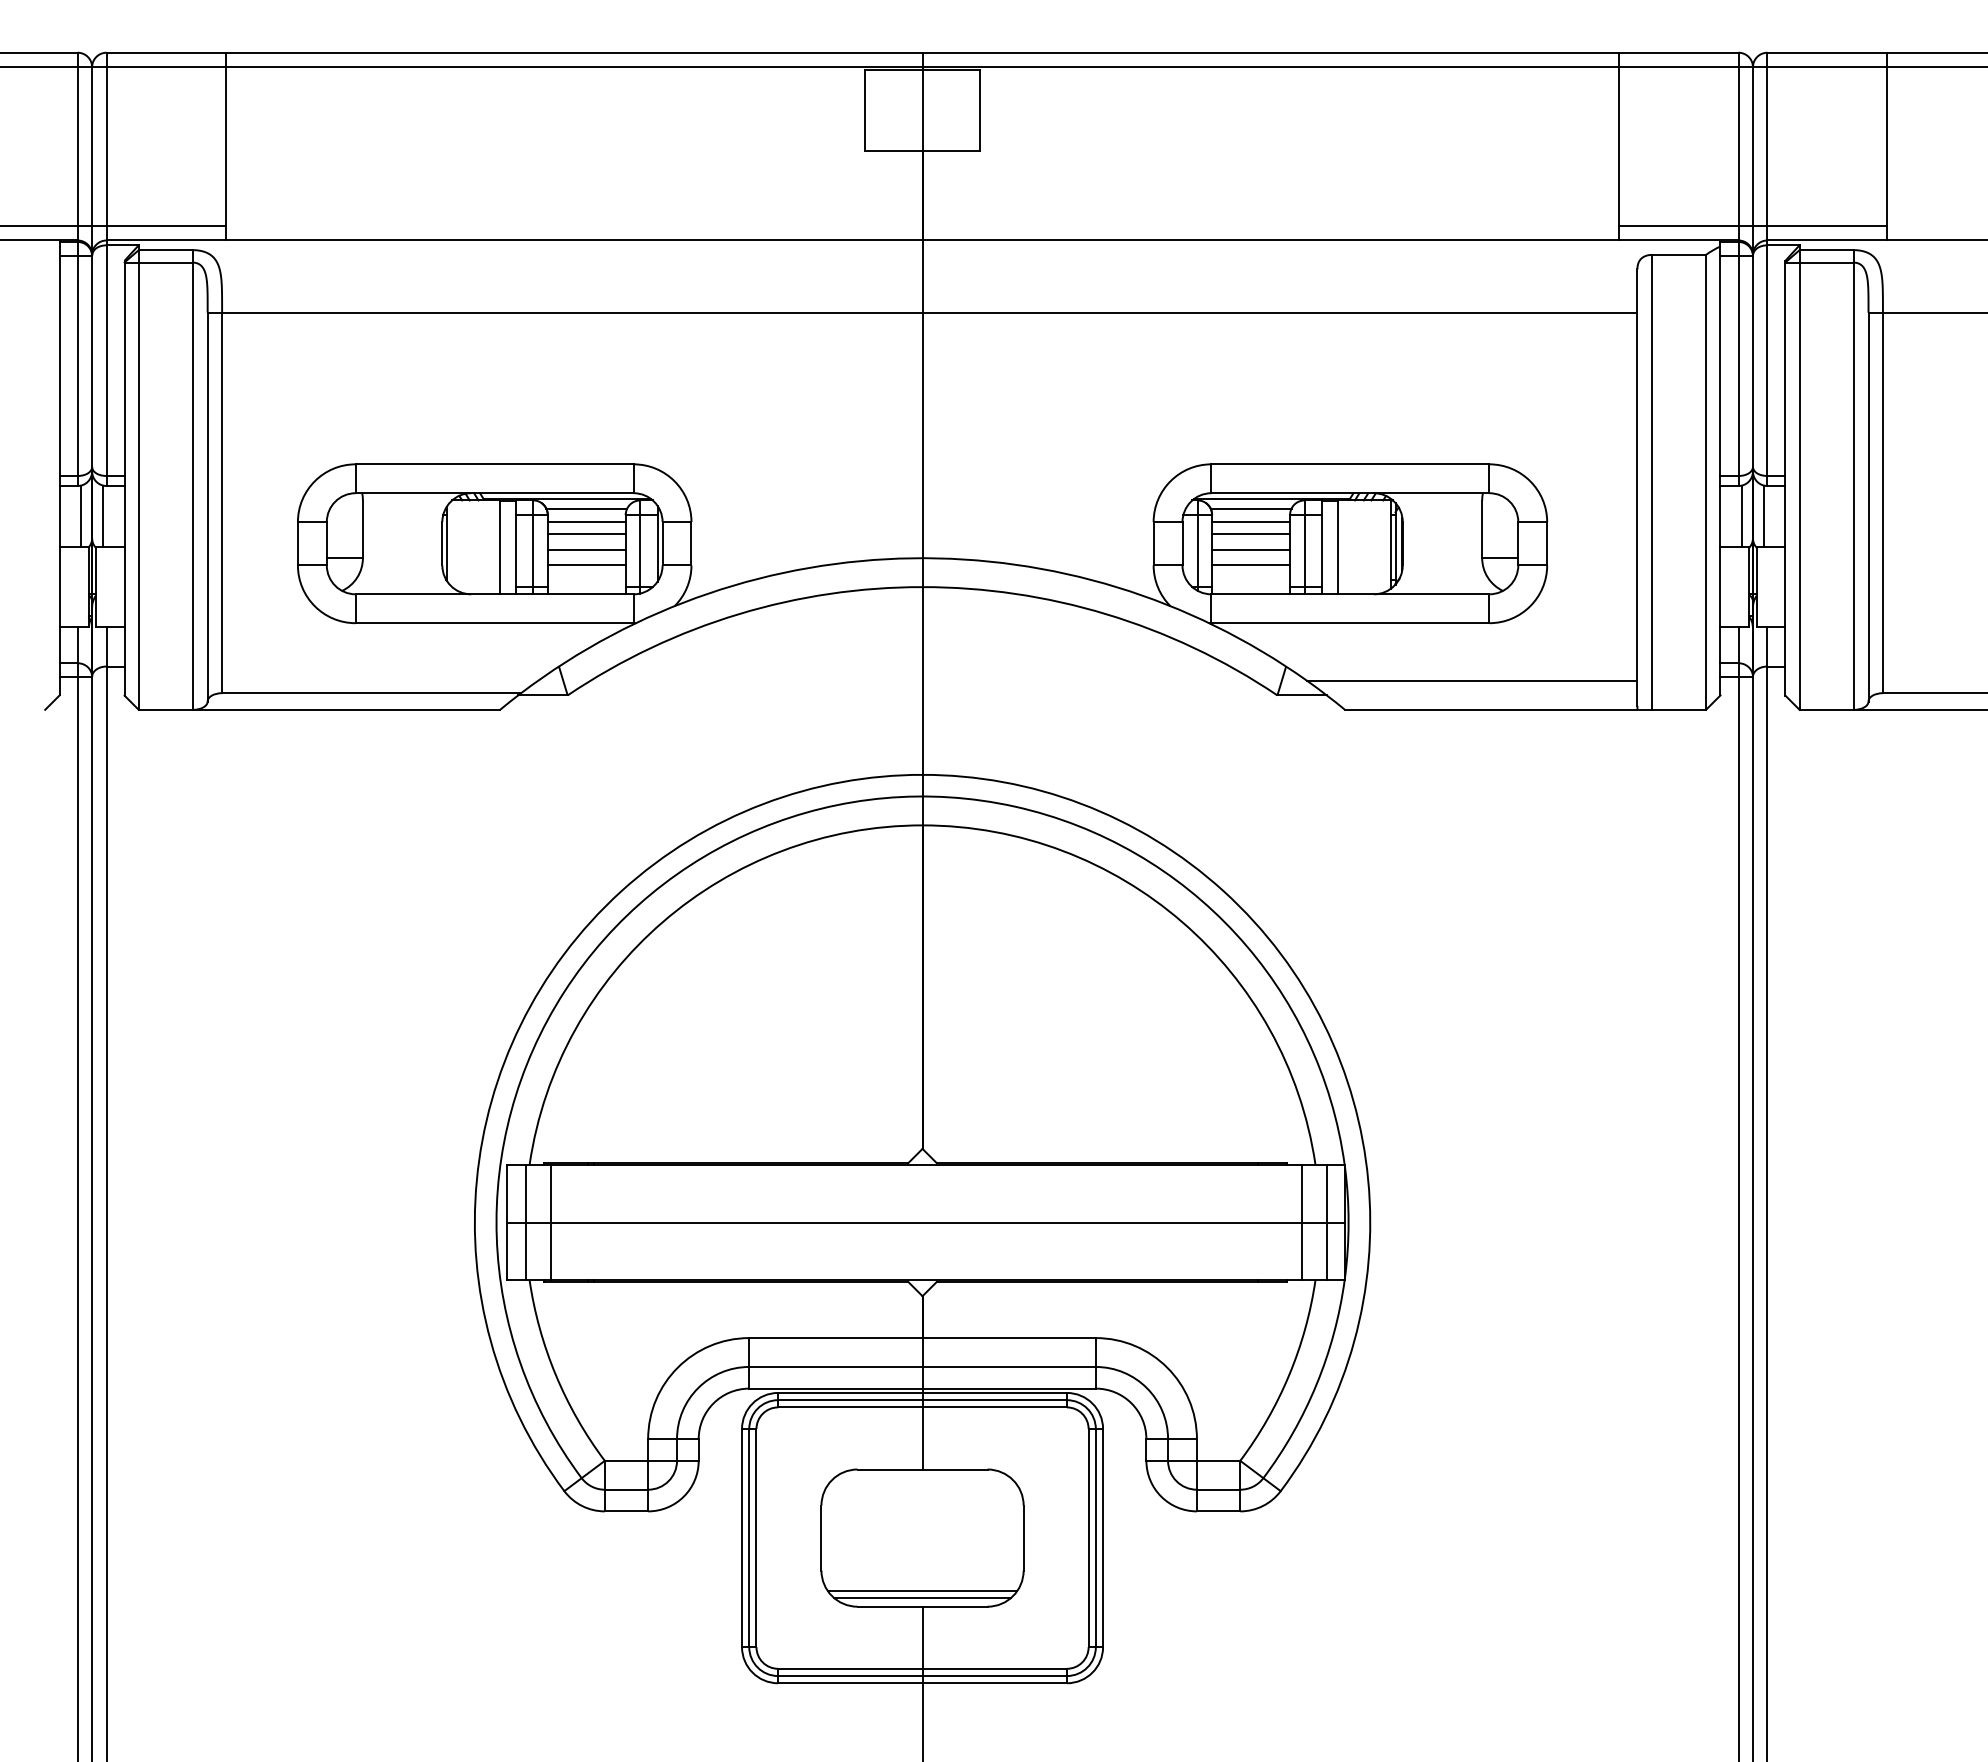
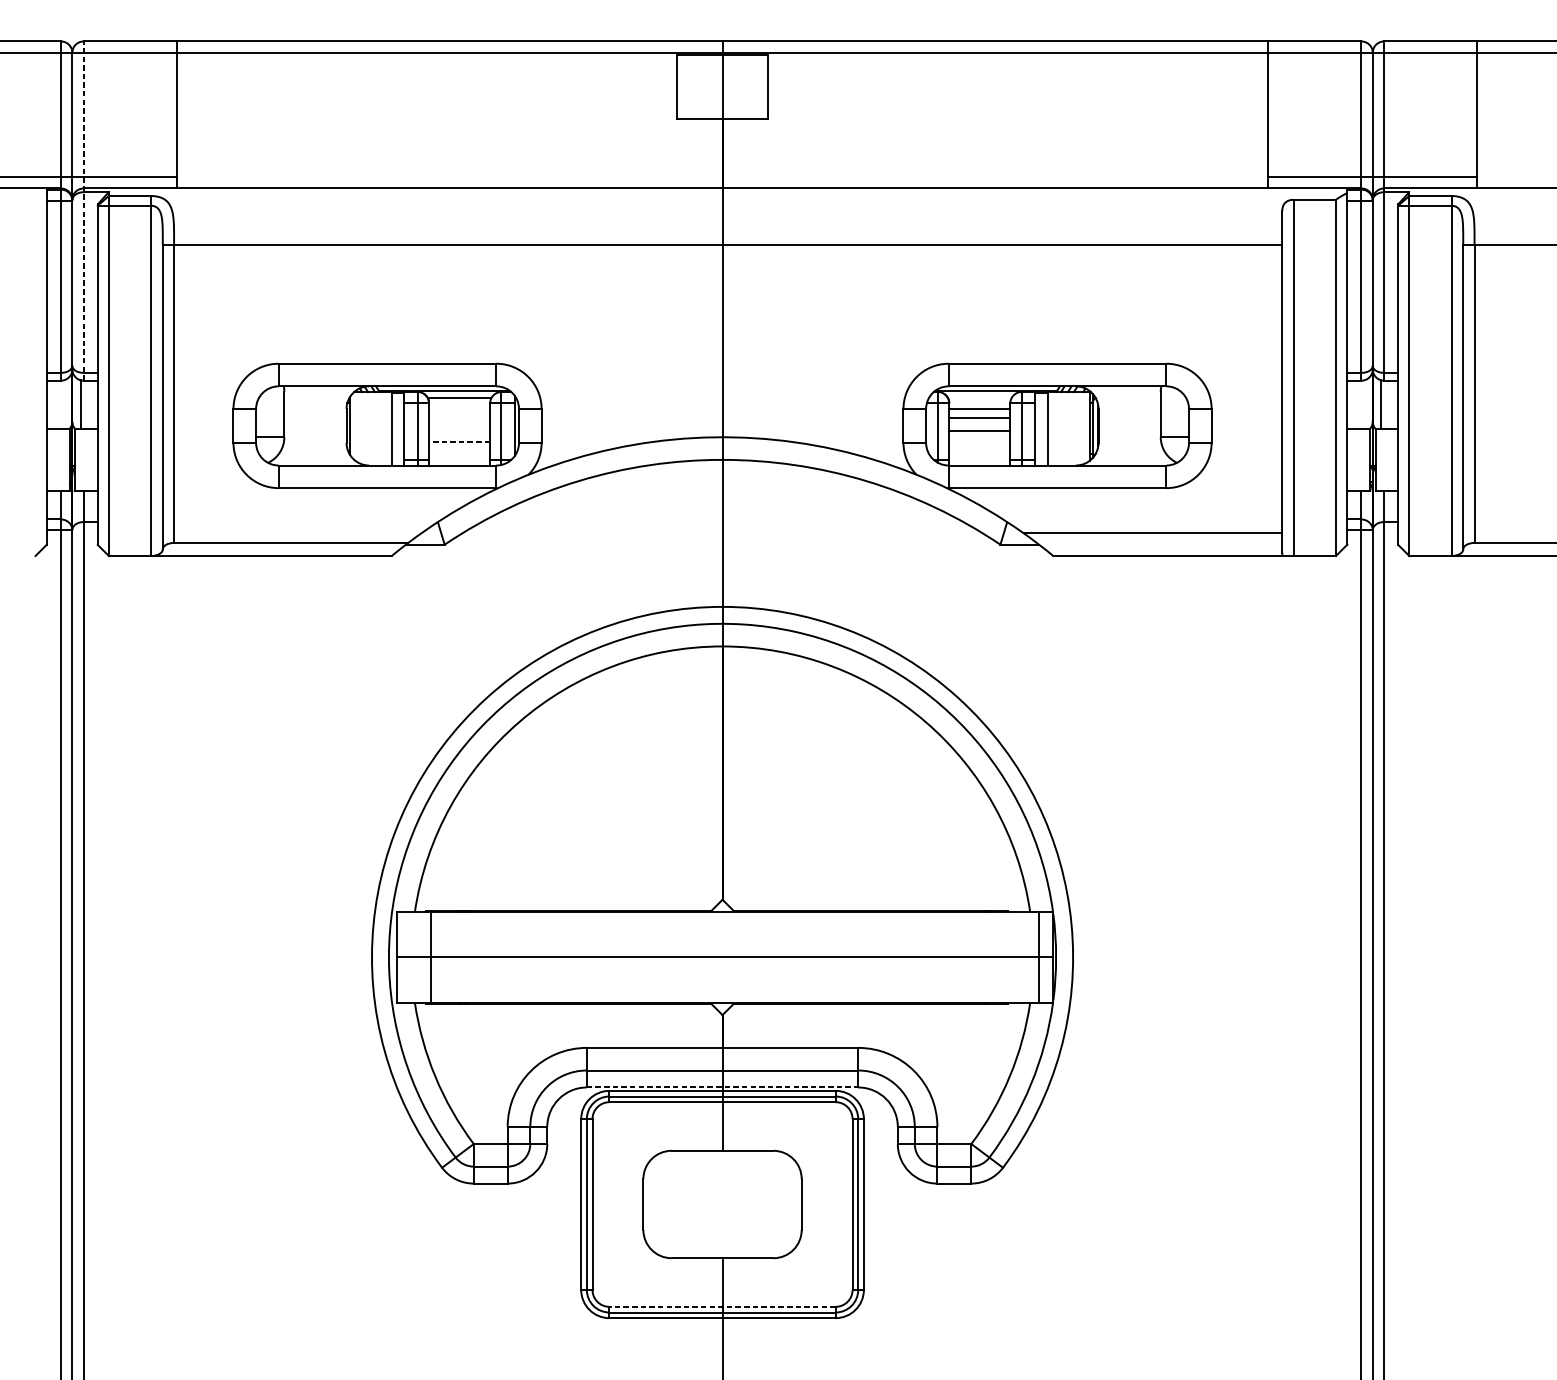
line: (106, 269) -> (83, 211), solid -> dashed
line: (1250, 508) -> (979, 398), removed
line: (81, 516) -> (64, 404), removed
line: (1742, 516) -> (1364, 404), removed
line: (586, 522) -> (459, 409), removed
line: (586, 534) -> (459, 418), removed
line: (586, 550) -> (459, 431), removed
line: (586, 564) -> (459, 442), solid -> dashed
line: (1251, 564) -> (980, 442), removed
line: (525, 1222) -> (411, 957), removed
line: (1301, 1222) -> (1019, 957), removed
line: (923, 1388) -> (723, 1087), solid -> dashed
line: (922, 1590) -> (722, 1245), removed
line: (922, 1598) -> (722, 1251), removed
line: (922, 1668) -> (722, 1306), solid -> dashed

